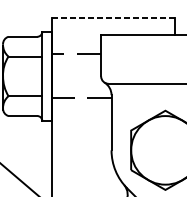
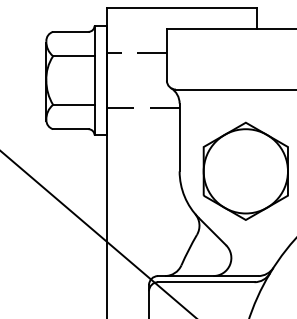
line: (113, 17) -> (181, 8), dashed -> solid

